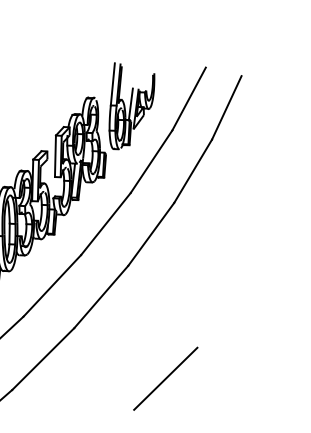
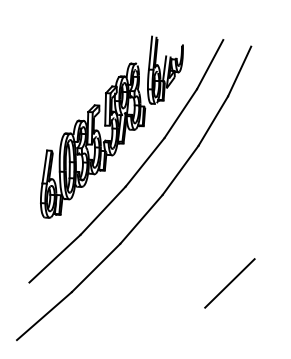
line: (165, 378) -> (229, 283), moved

